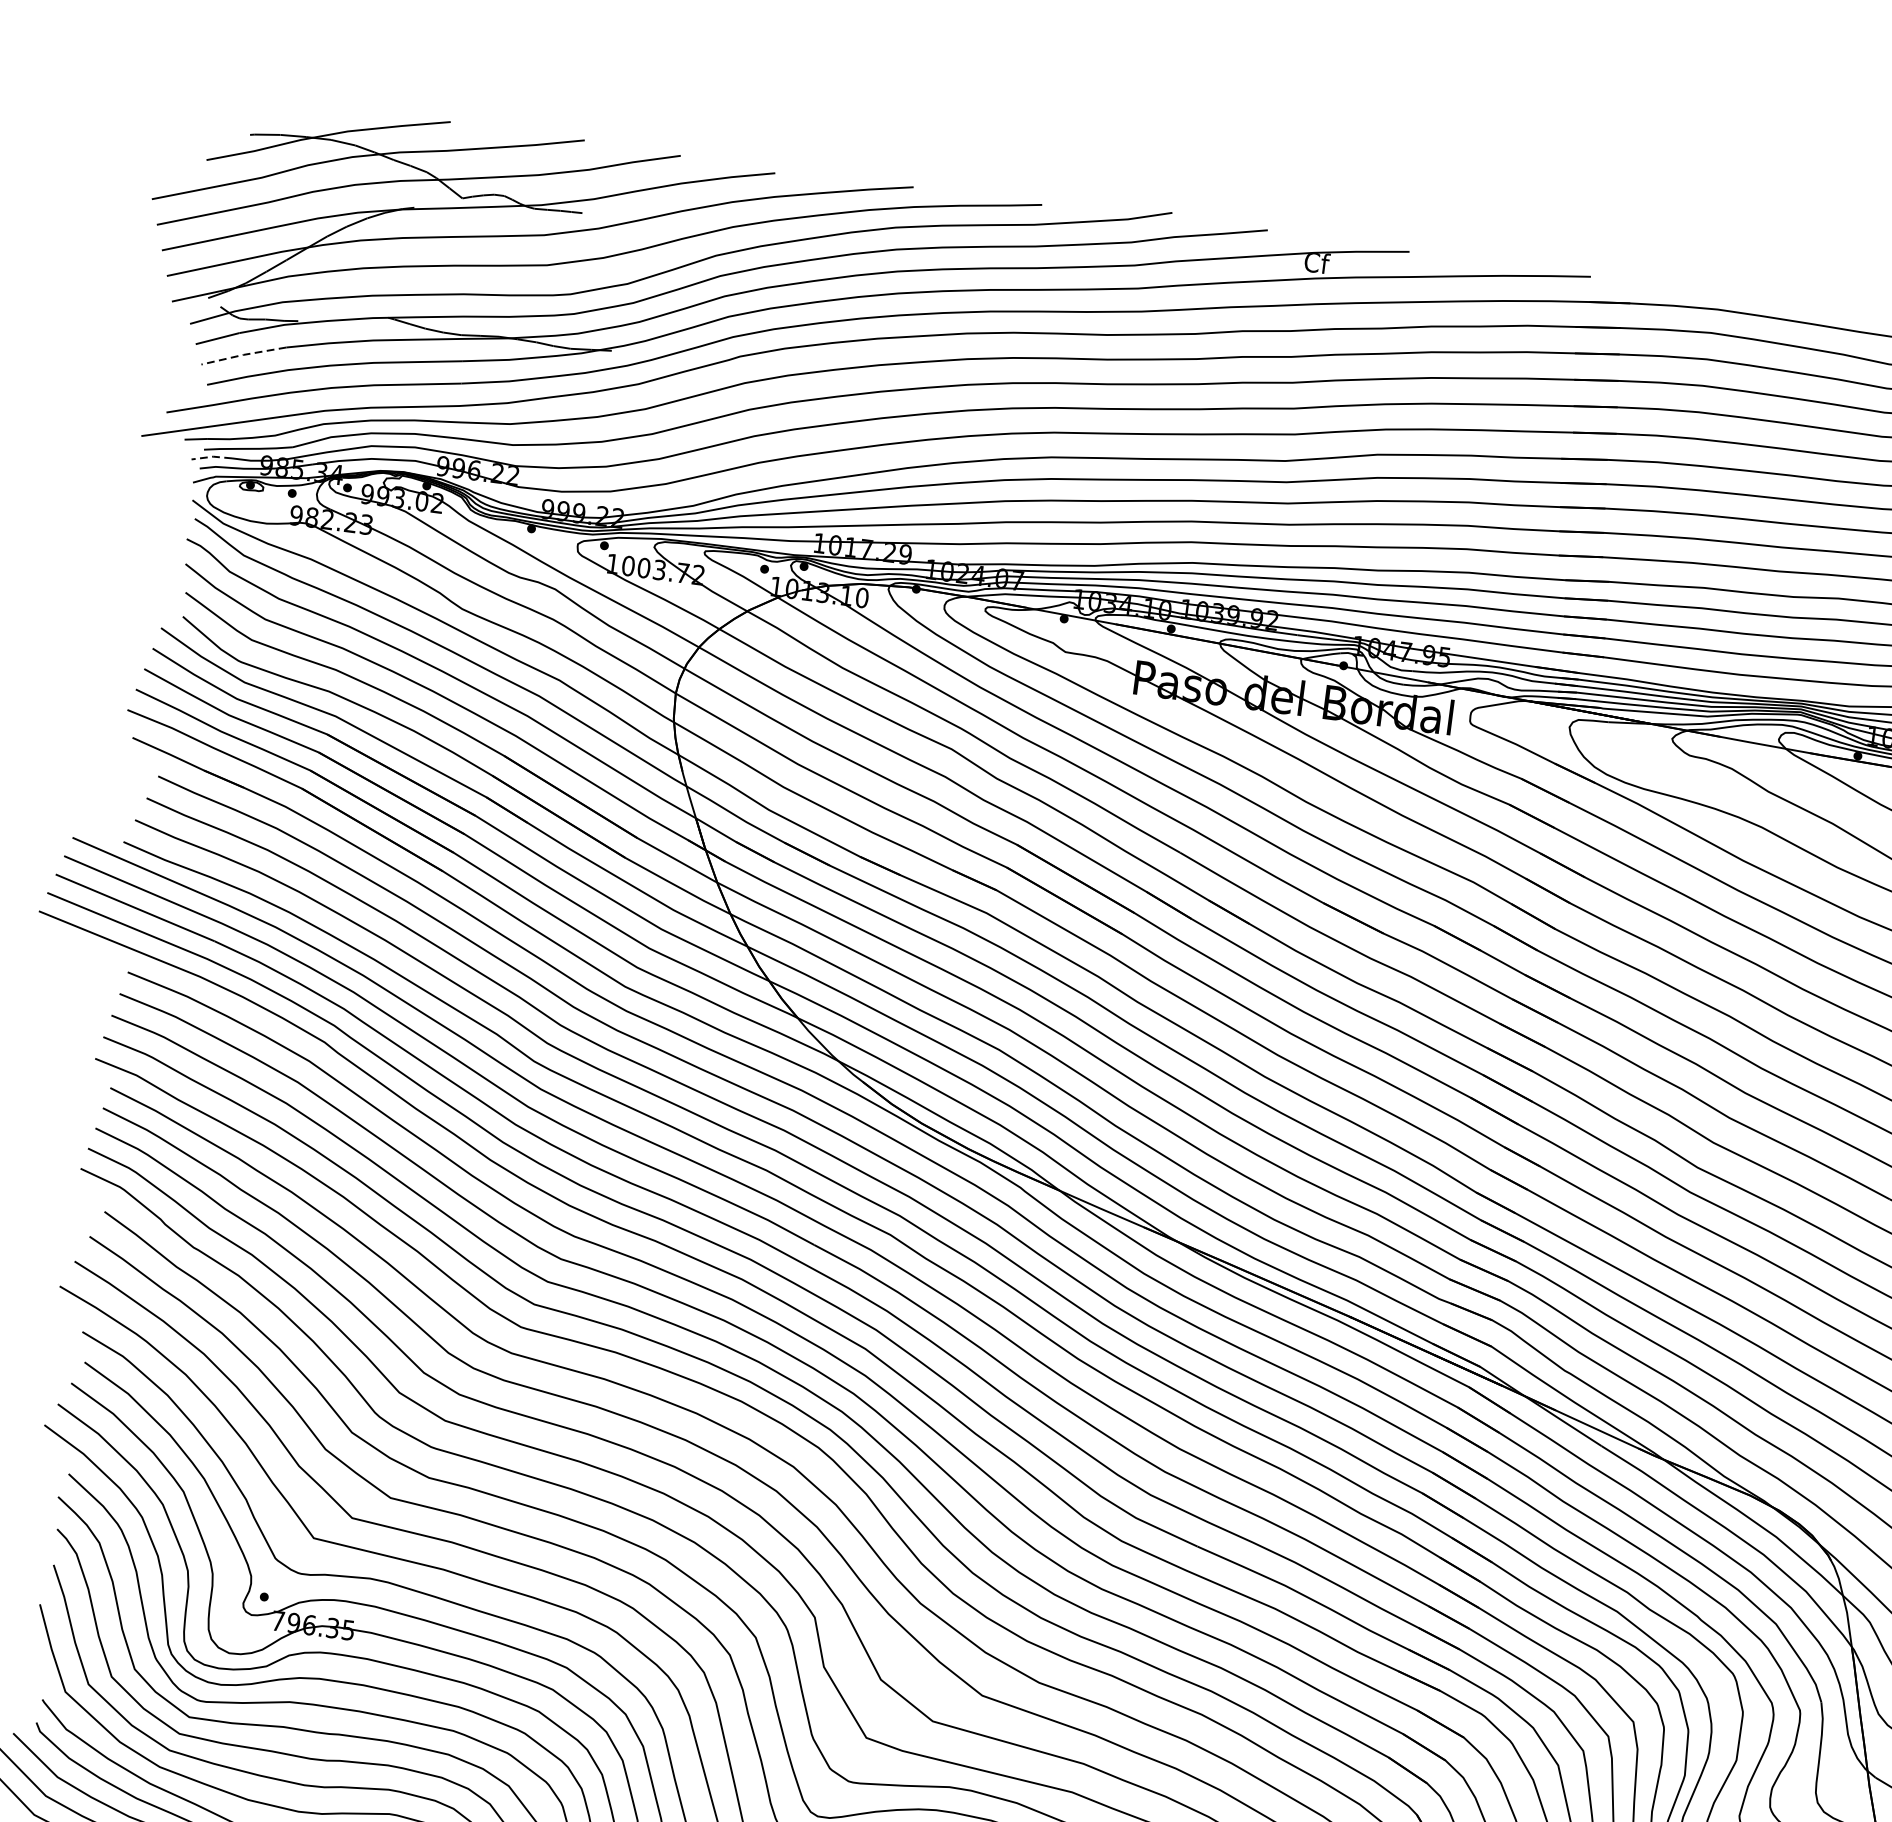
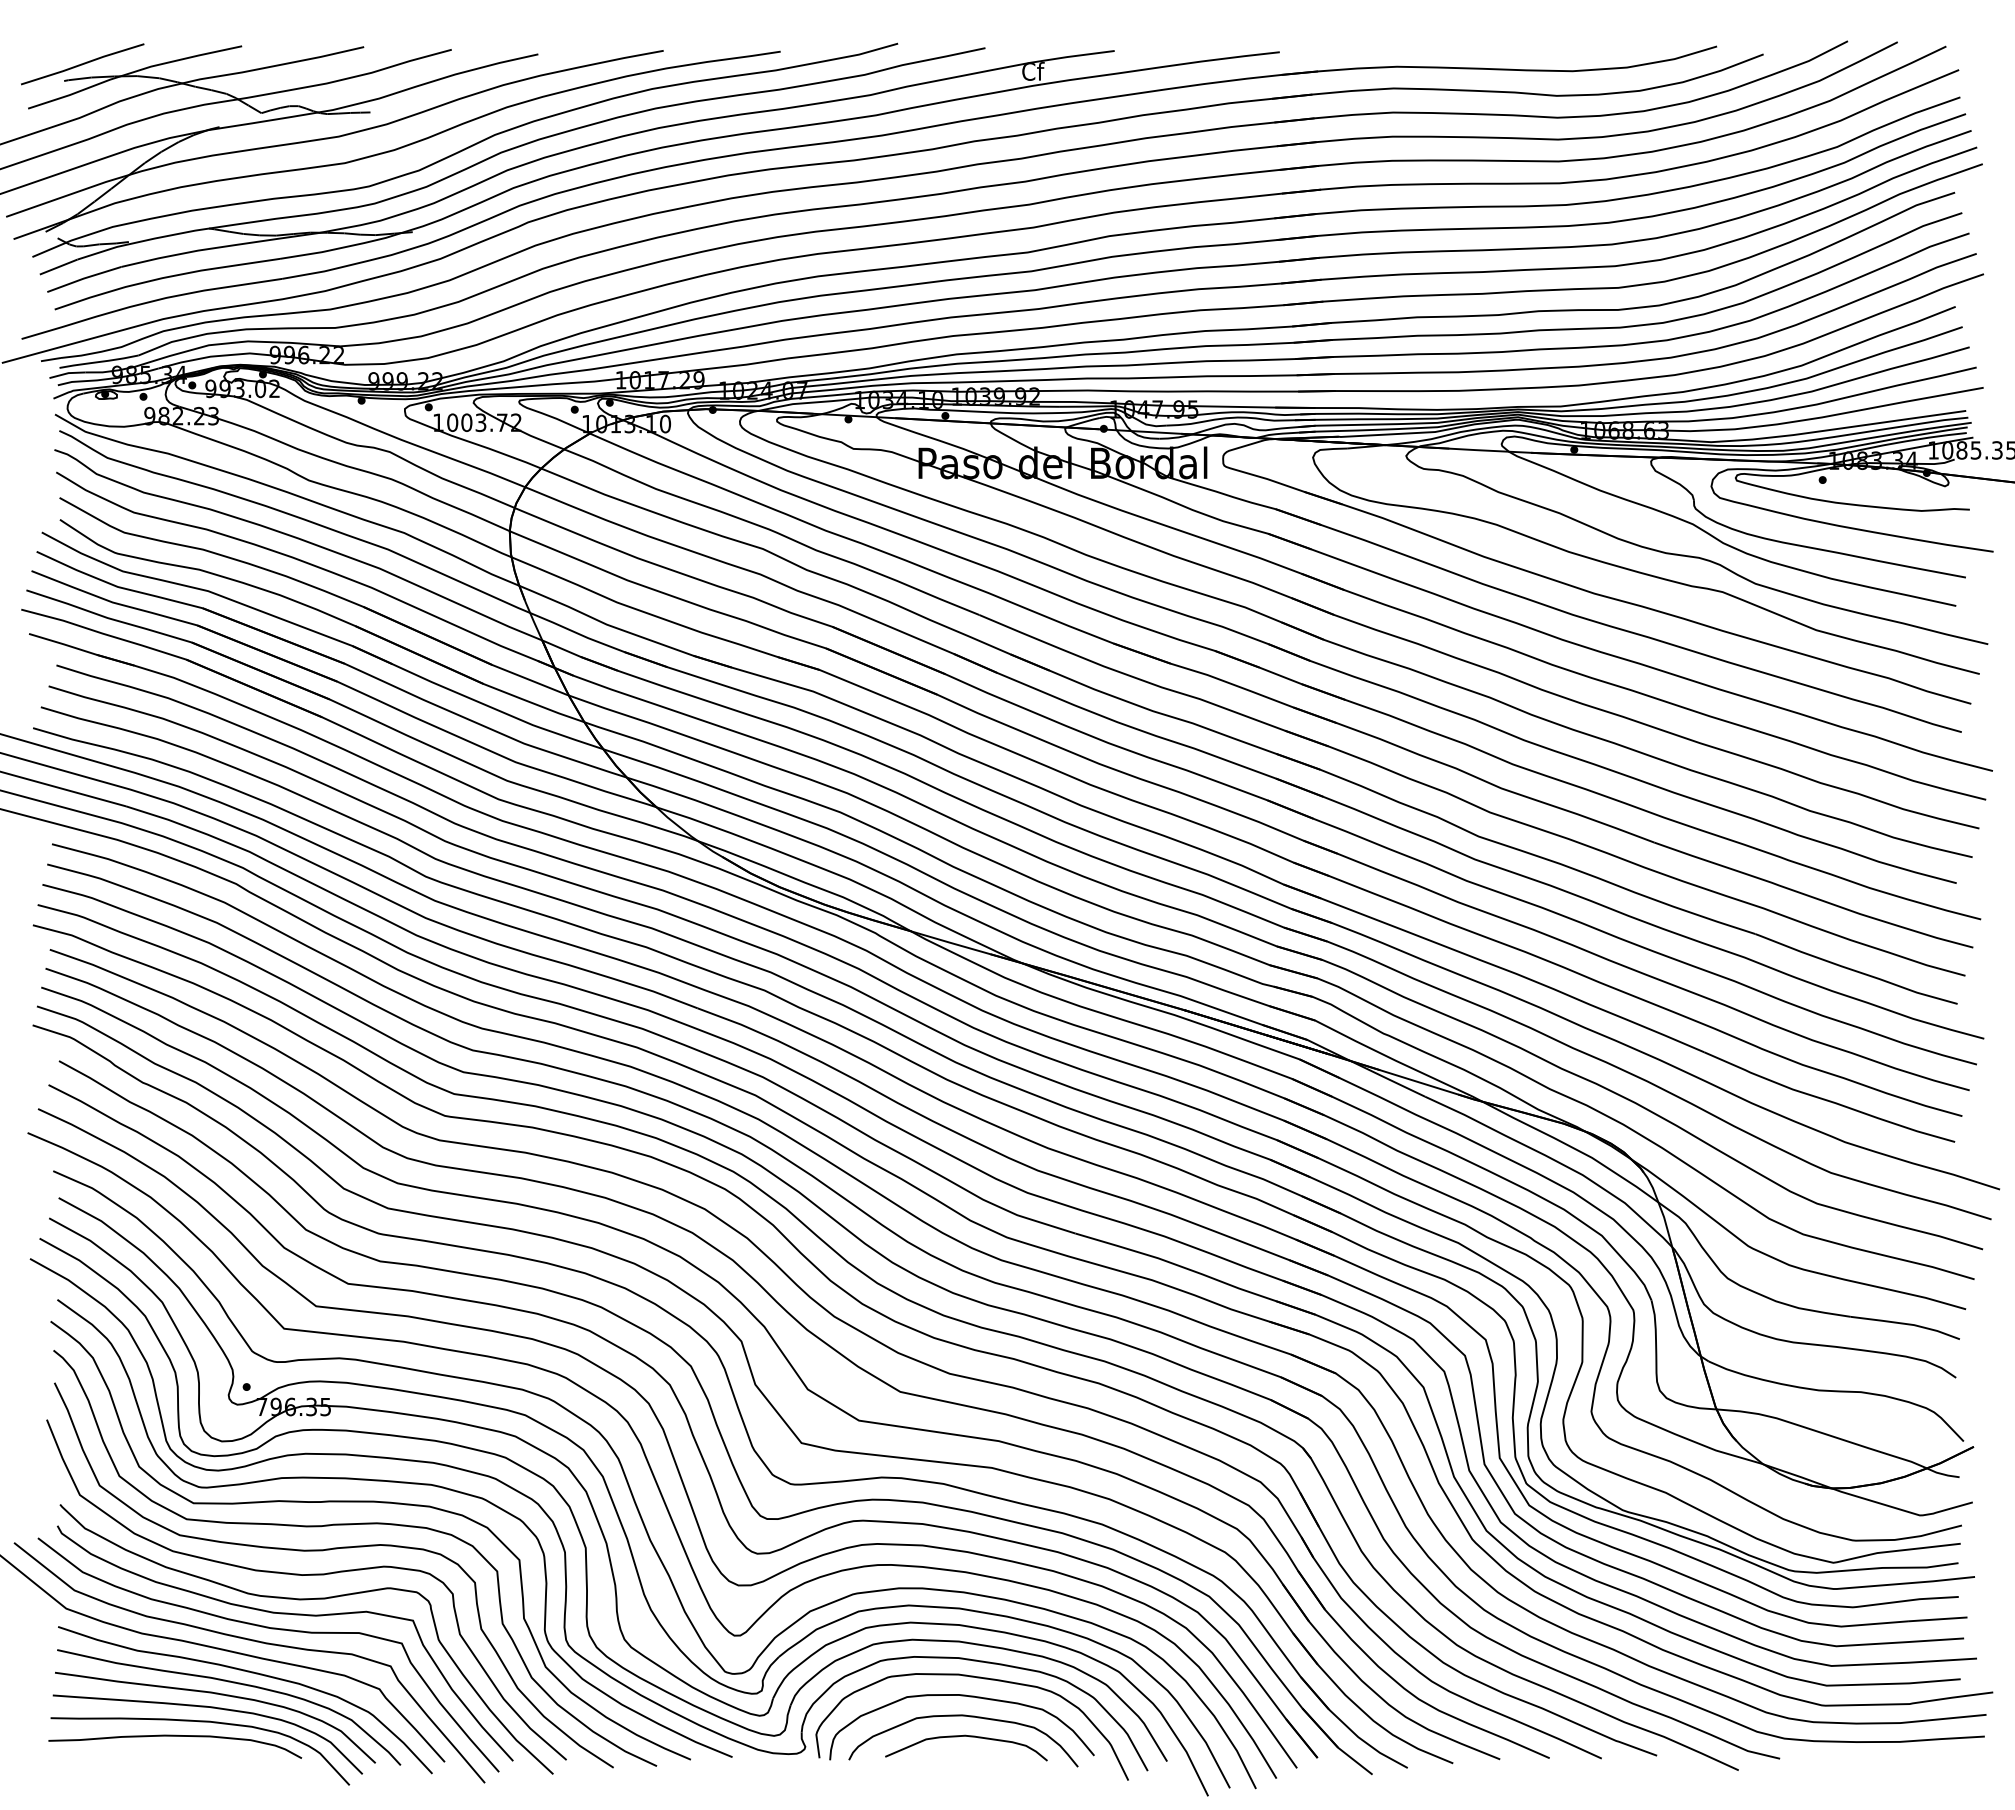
line: (272, 119) -> (82, 64), added
line: (243, 354) -> (83, 278), dashed -> solid
line: (212, 456) -> (67, 373), dashed -> solid

